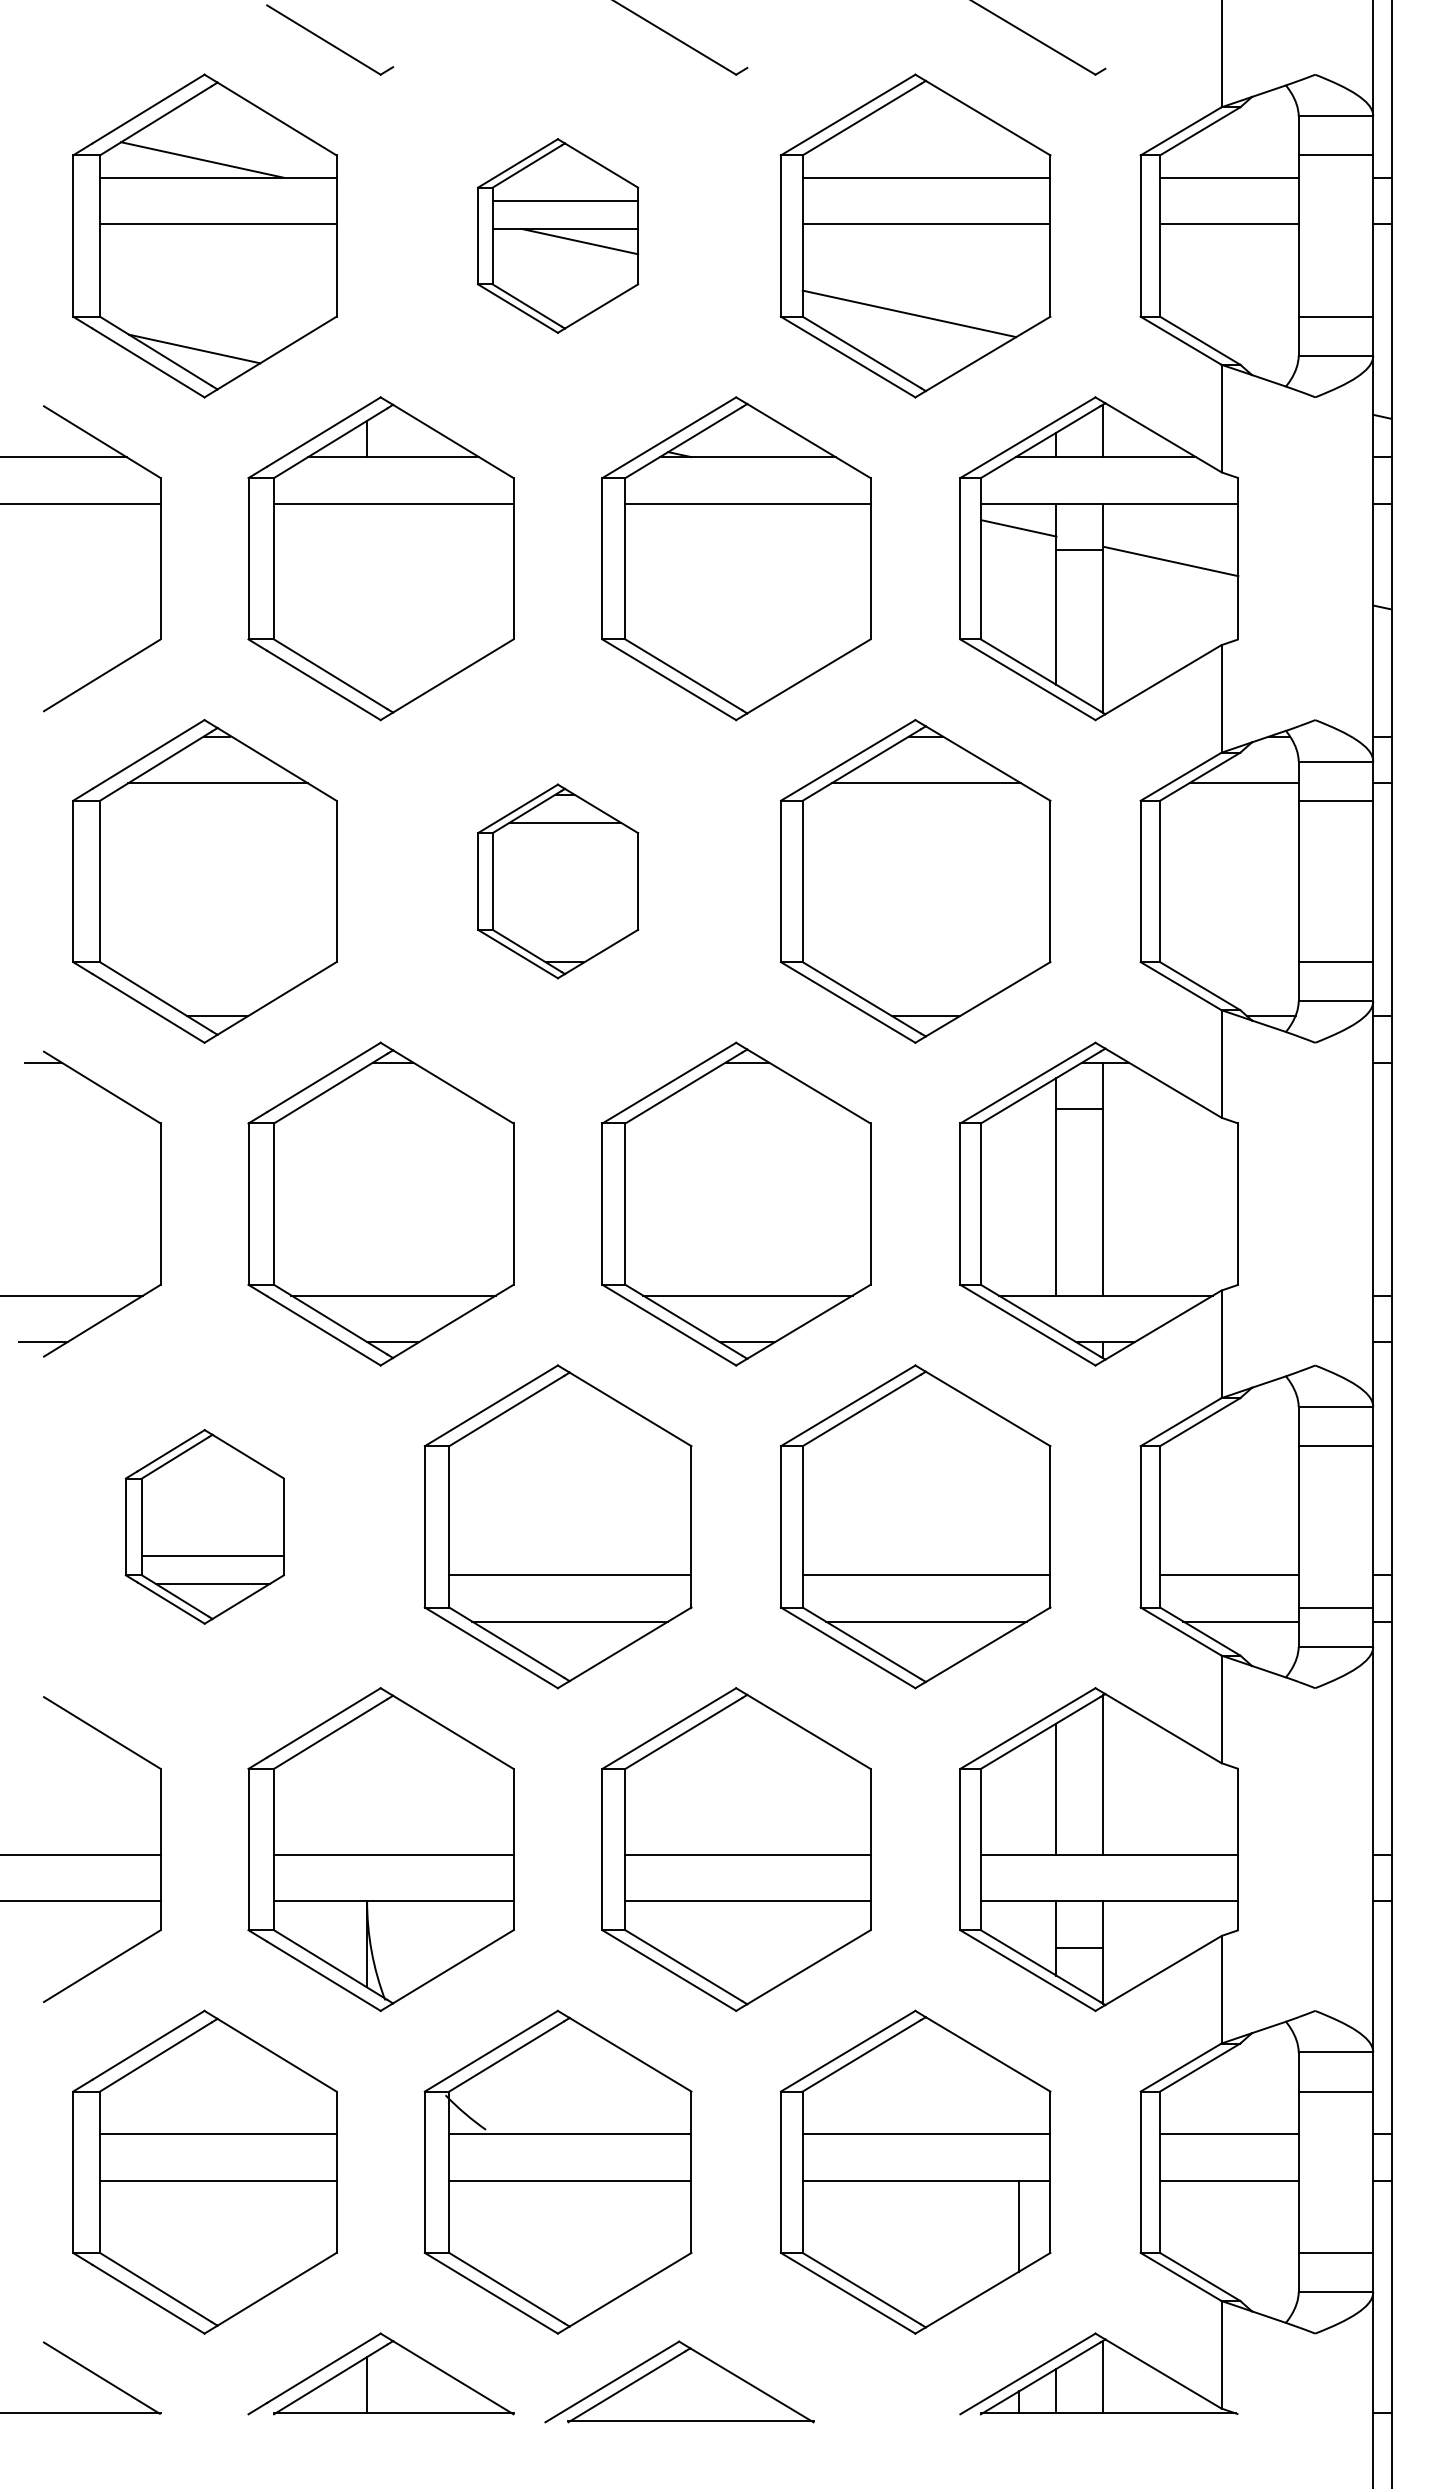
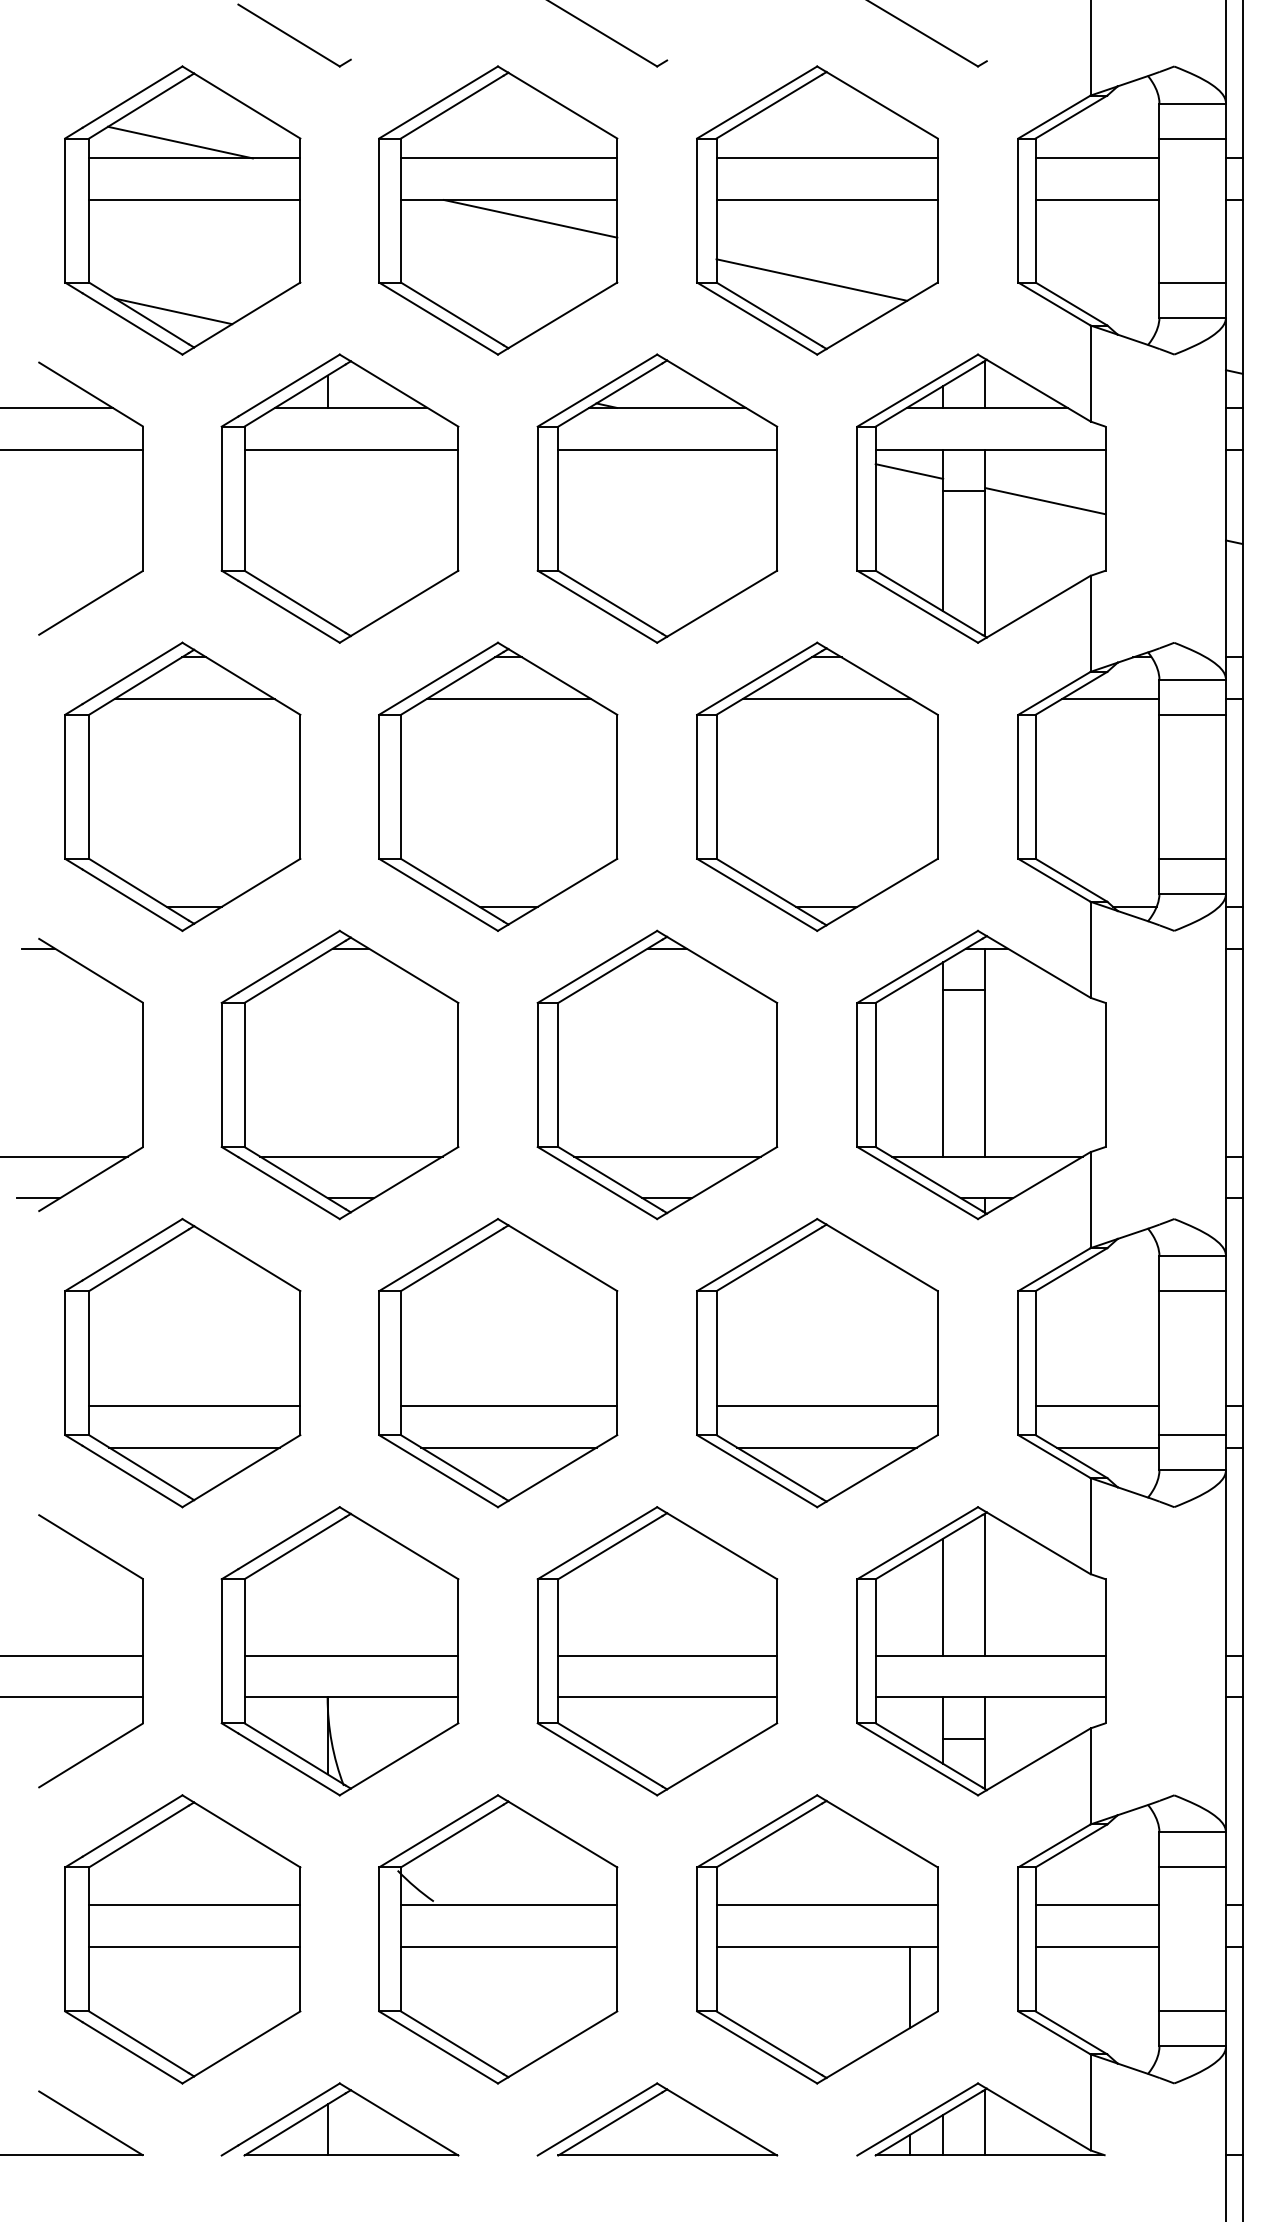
part: (557, 235) -> (497, 210), size x1.67
part: (557, 881) -> (497, 786), size x1.67
part: (204, 1526) -> (182, 1362), size x1.67
part: (679, 2381) -> (657, 2119), moved

